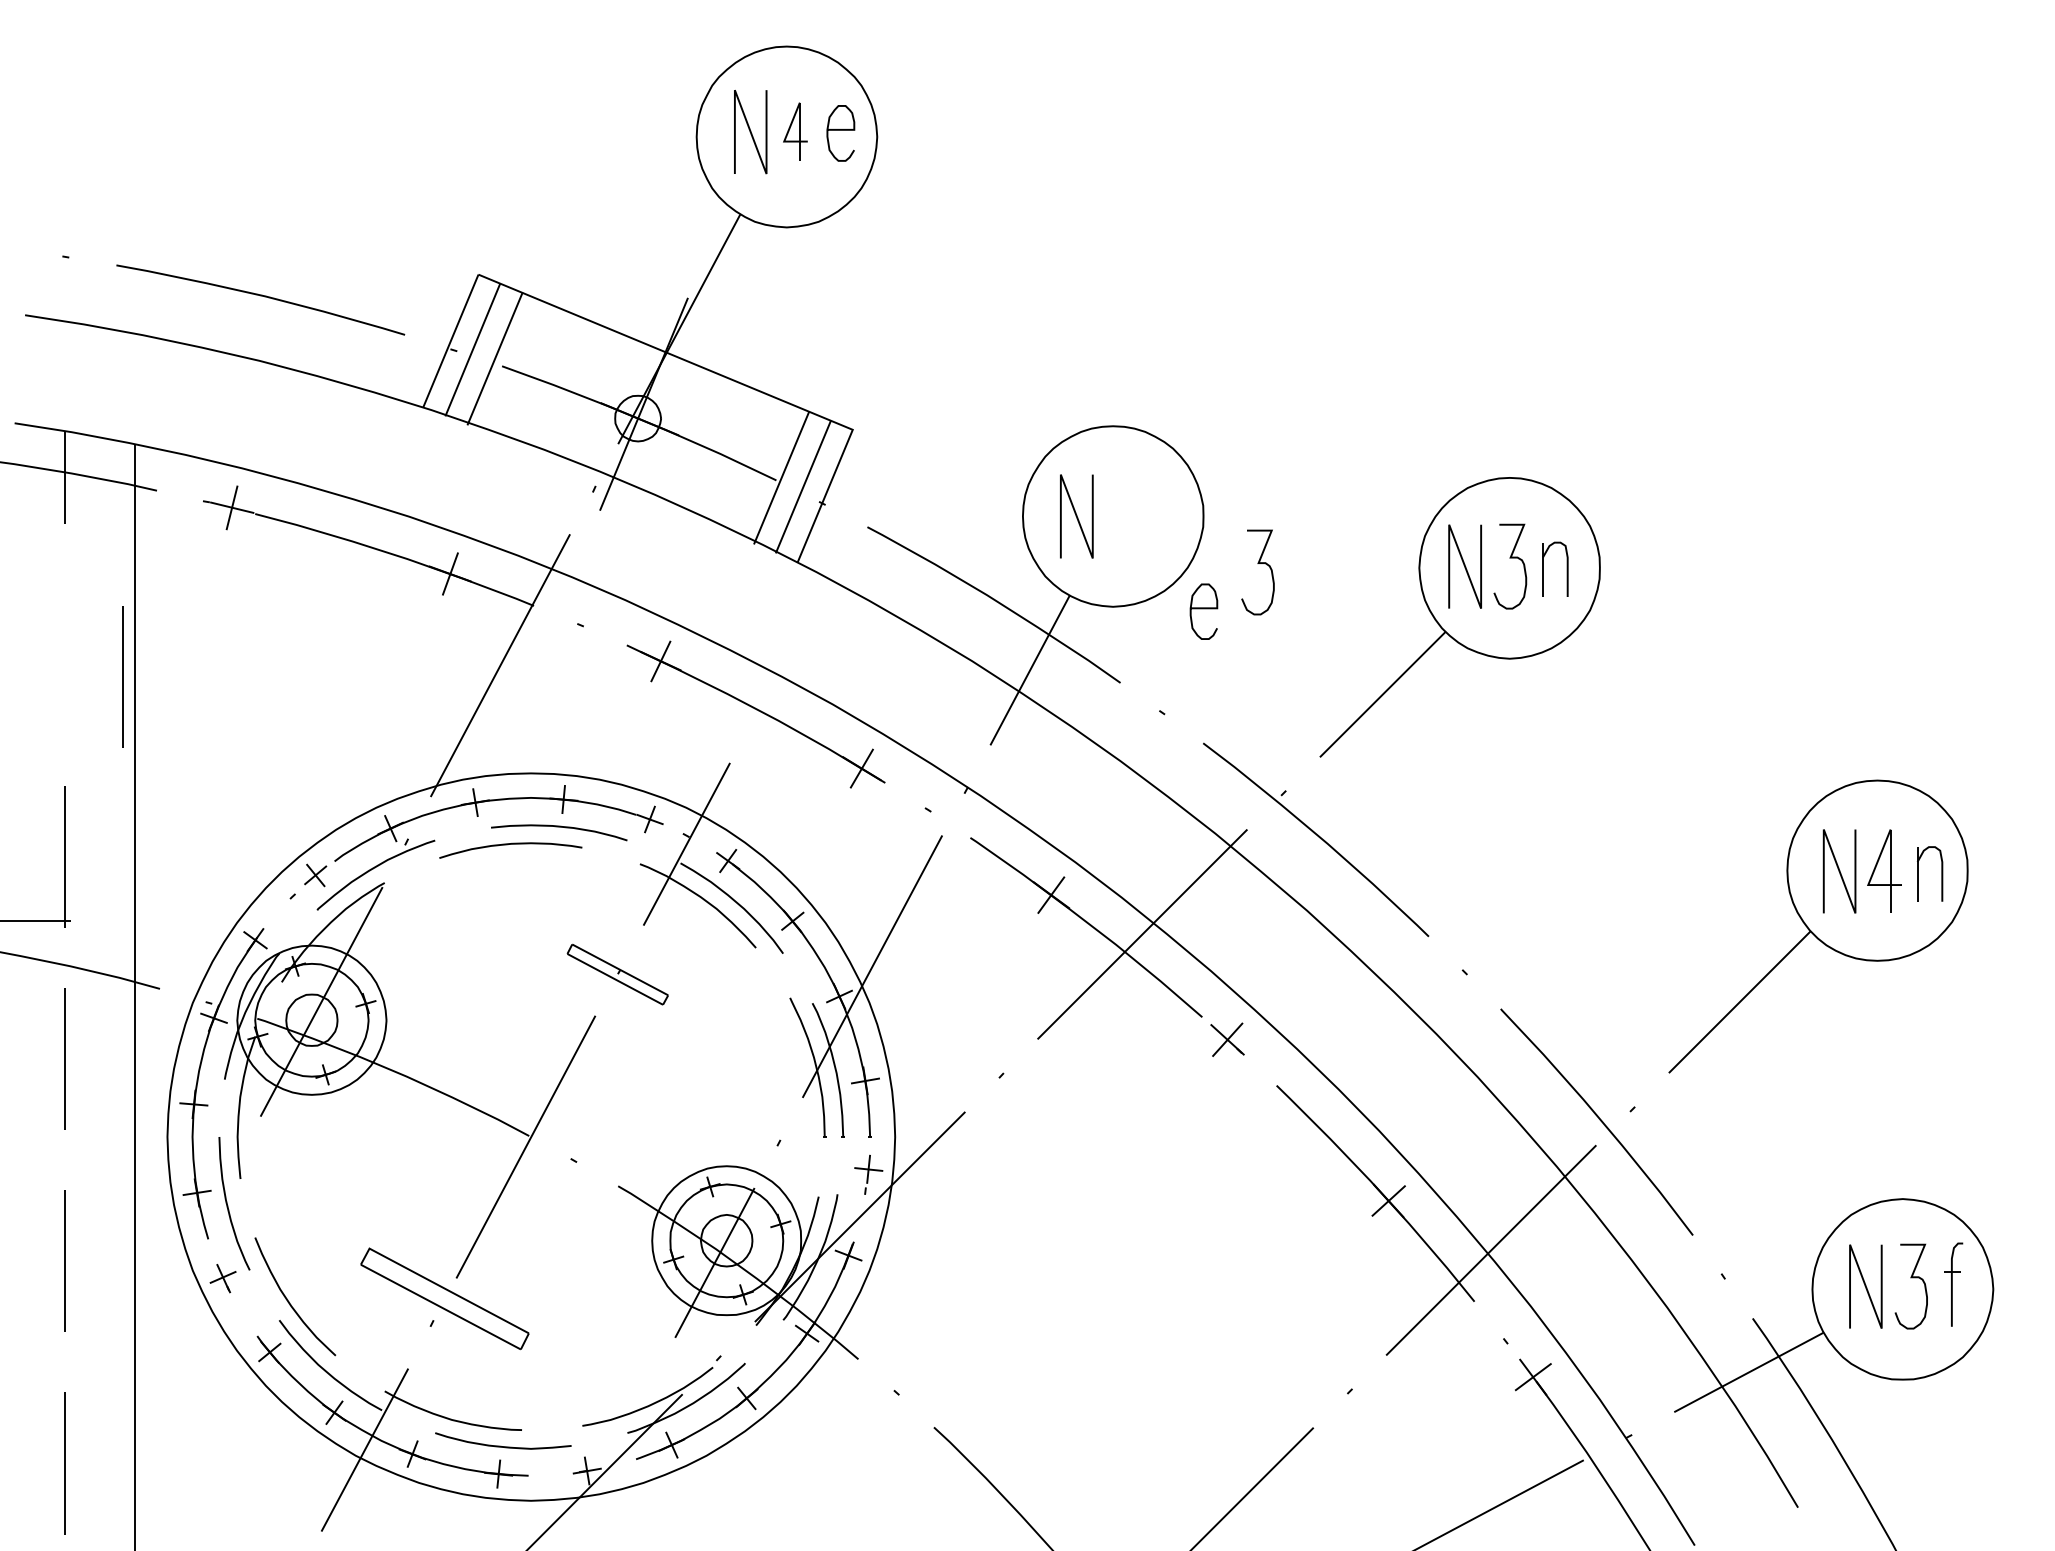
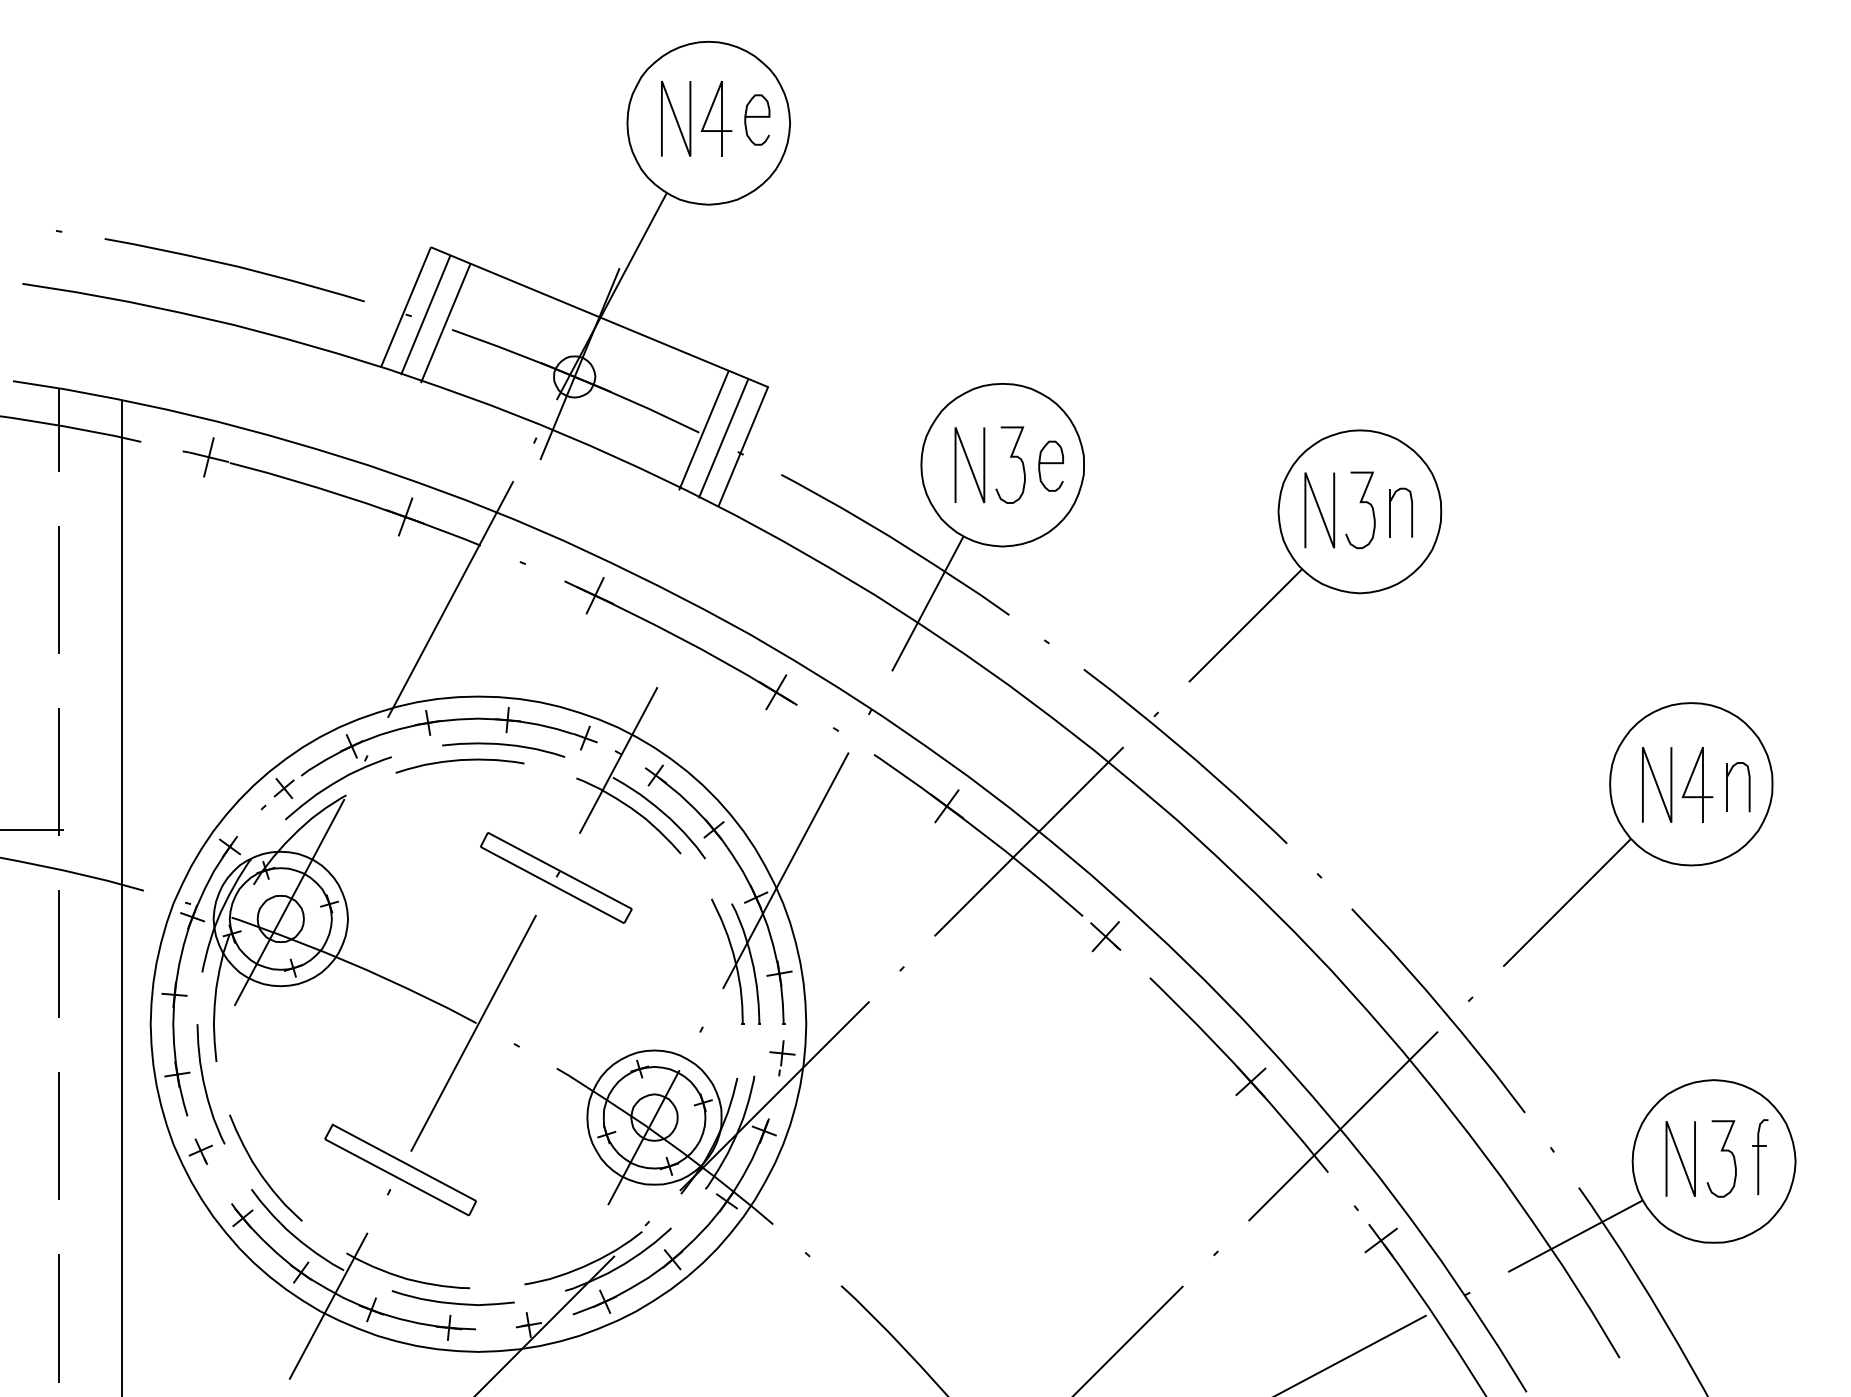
part: (795, 131) -> (716, 118), size x1.43
curve: (1257, 563) -> (1010, 457), moved
curve: (1203, 609) -> (1050, 464), moved
line: (122, 676) -> (57, 589), moved
part: (617, 974) -> (556, 877), size x1.67

